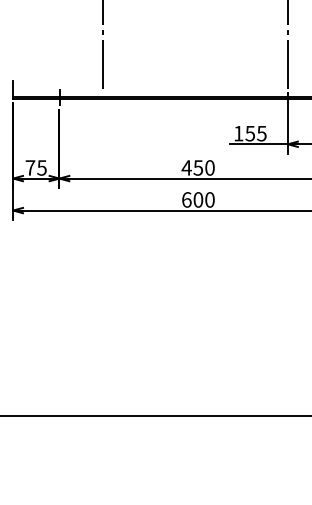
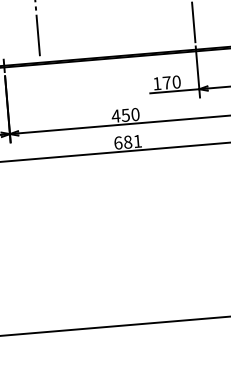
text: (255, 133) -> (171, 82), 155 -> 170
text: (203, 199) -> (132, 141), 600 -> 681

